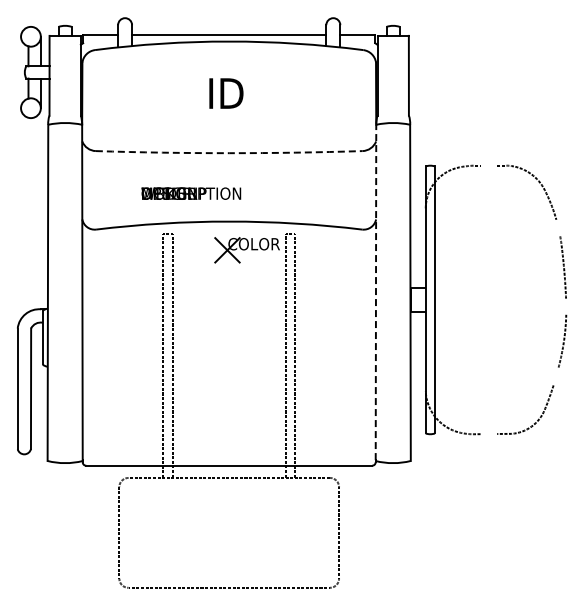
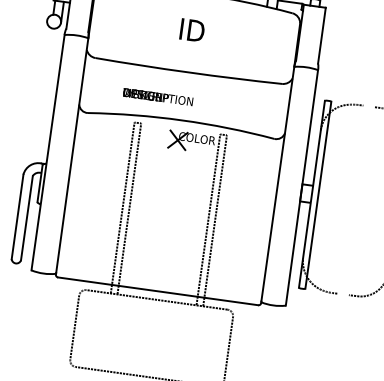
arc: (229, 153) -> (188, 72), dashed -> solid
line: (375, 292) -> (277, 184), dashed -> solid

